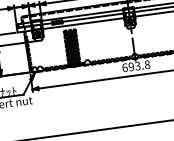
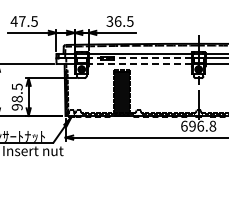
line: (82, 19) -> (139, 58), solid -> dashed
line: (83, 23) -> (139, 64), solid -> dashed
text: (137, 65) -> (200, 125), 693.8 -> 696.8

